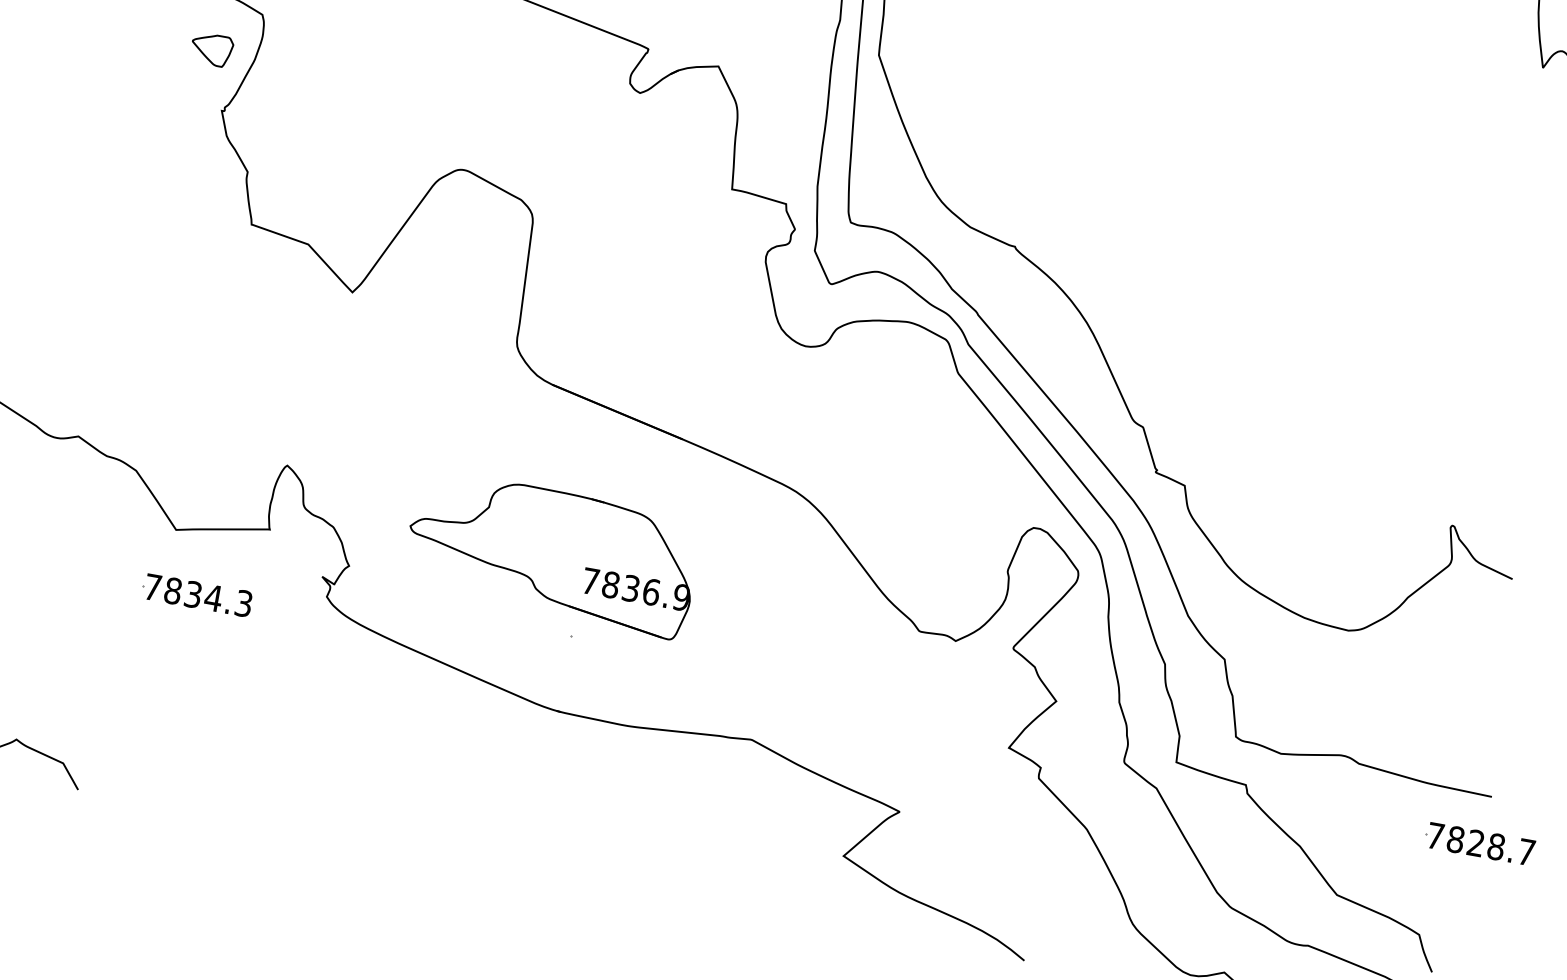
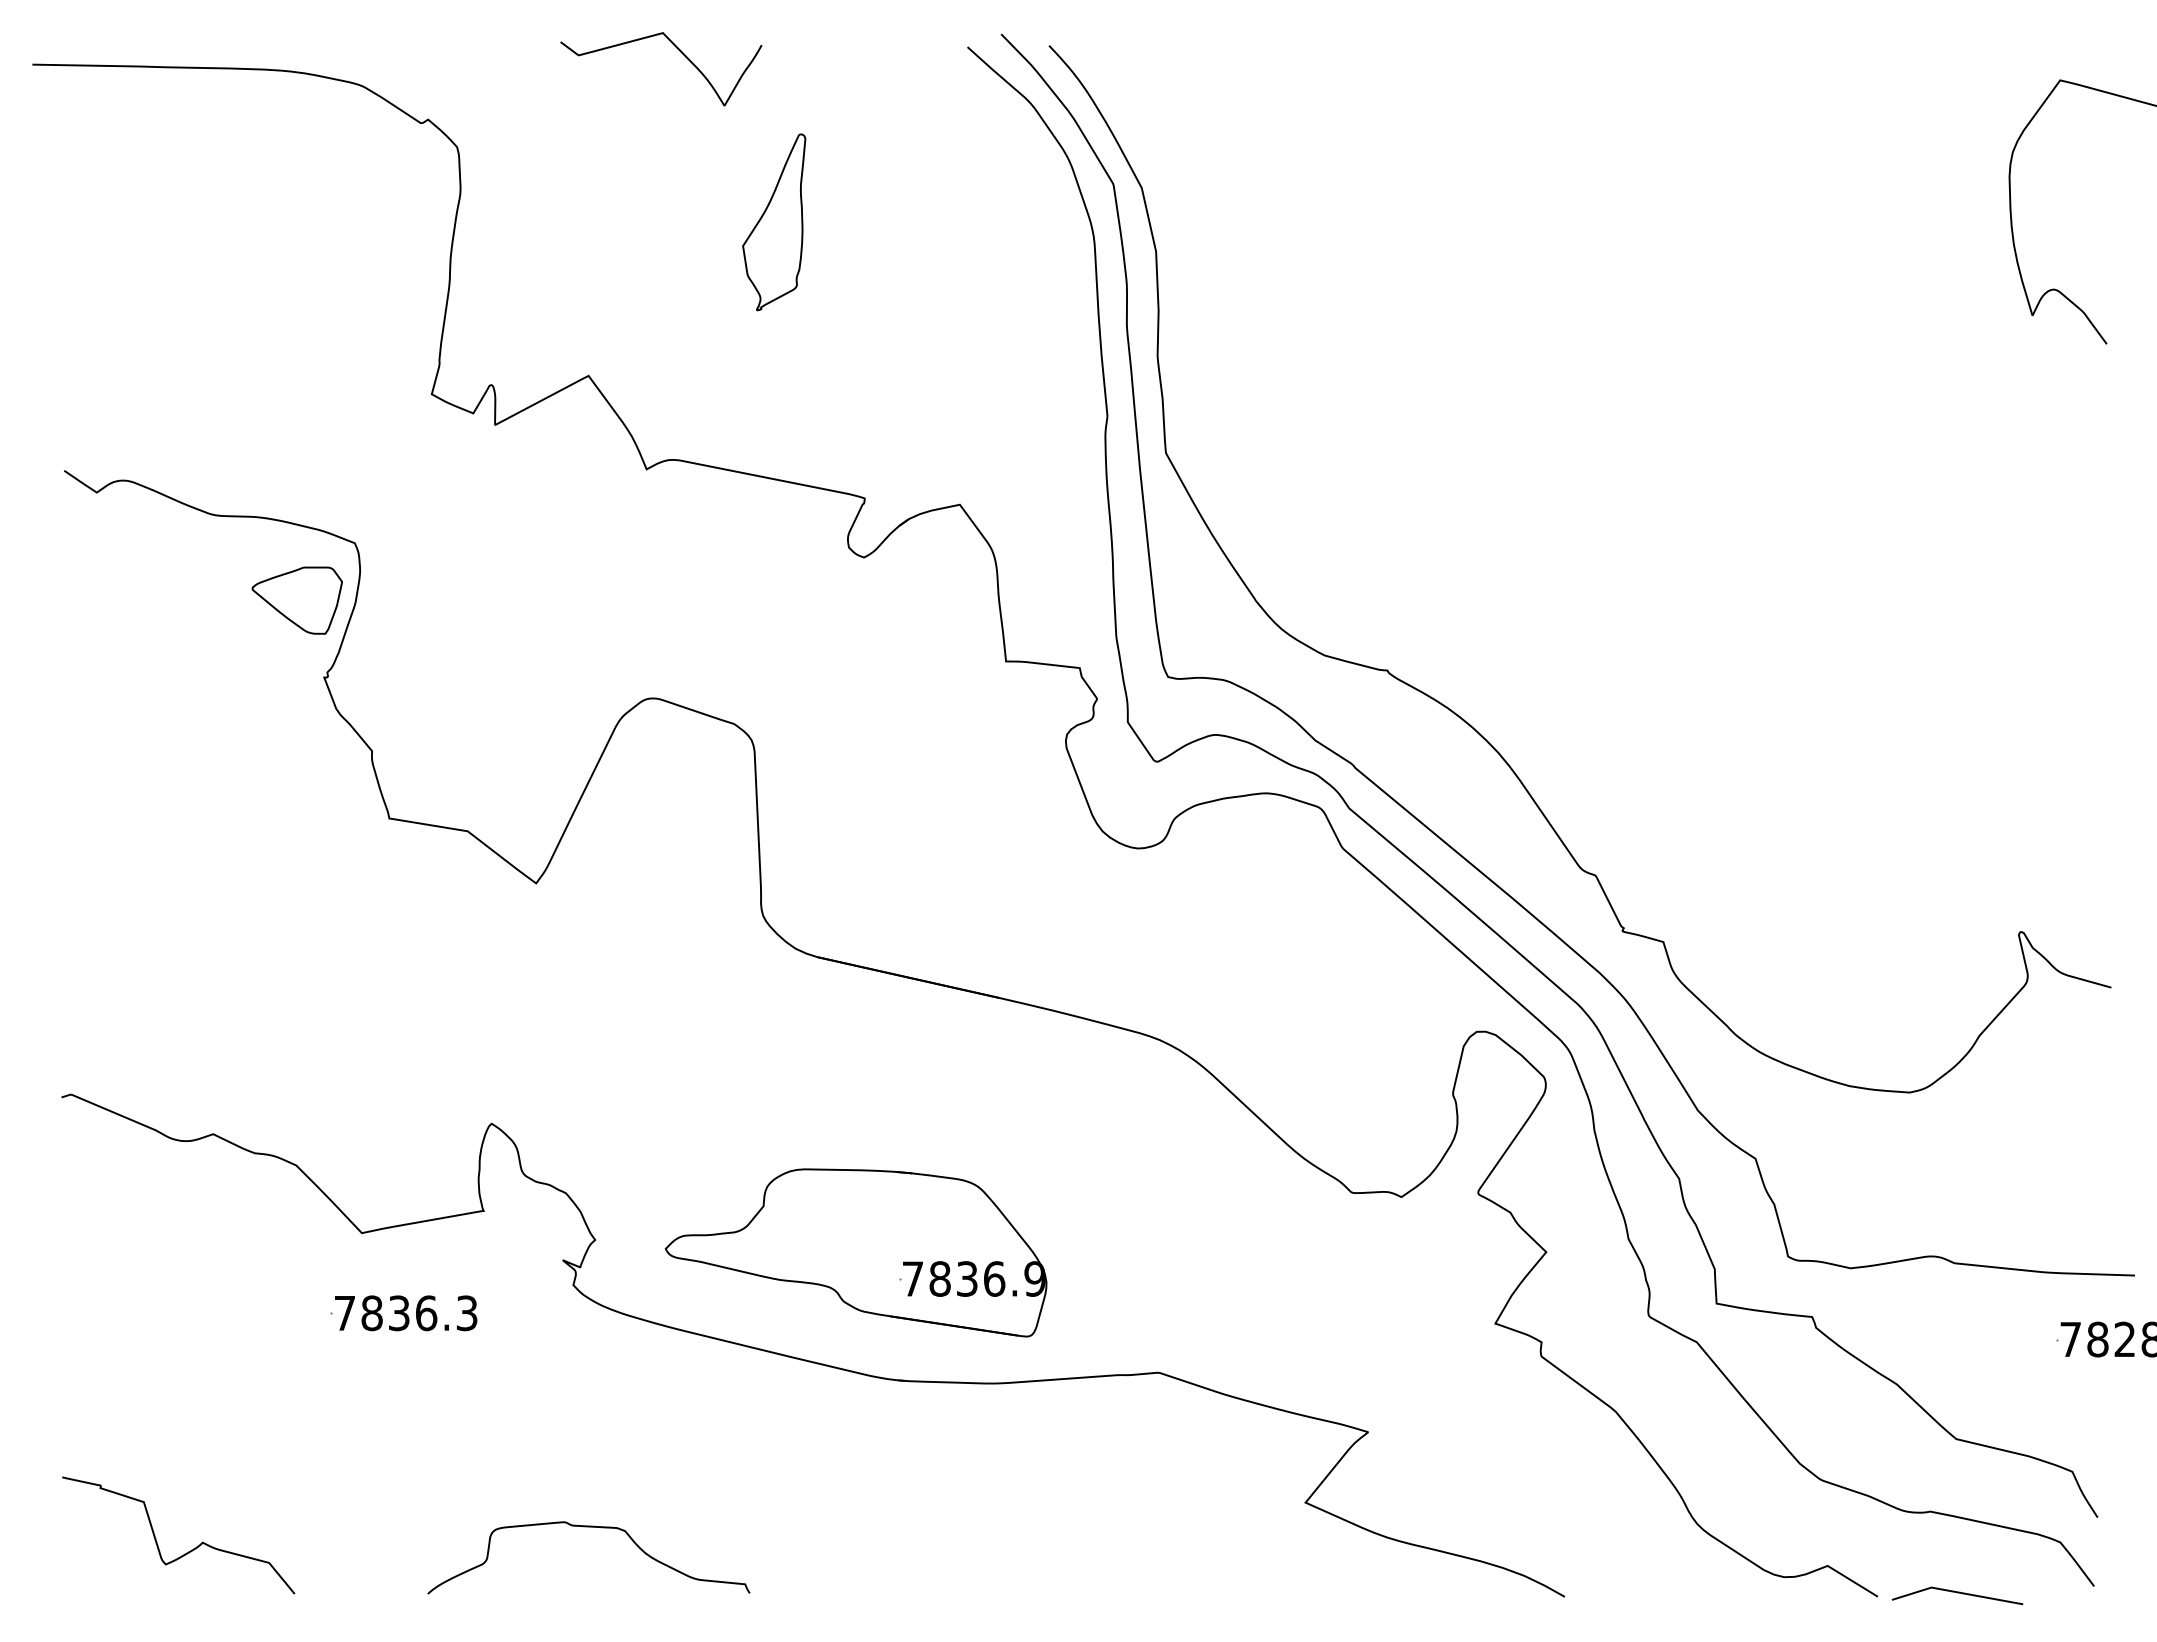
part: (211, 49) -> (296, 600), size x1.67
part: (551, 553) -> (855, 1252), moved
text: (213, 598) -> (426, 1313), 7834.3 -> 7836.3
curve: (305, 779) -> (588, 1527), added

